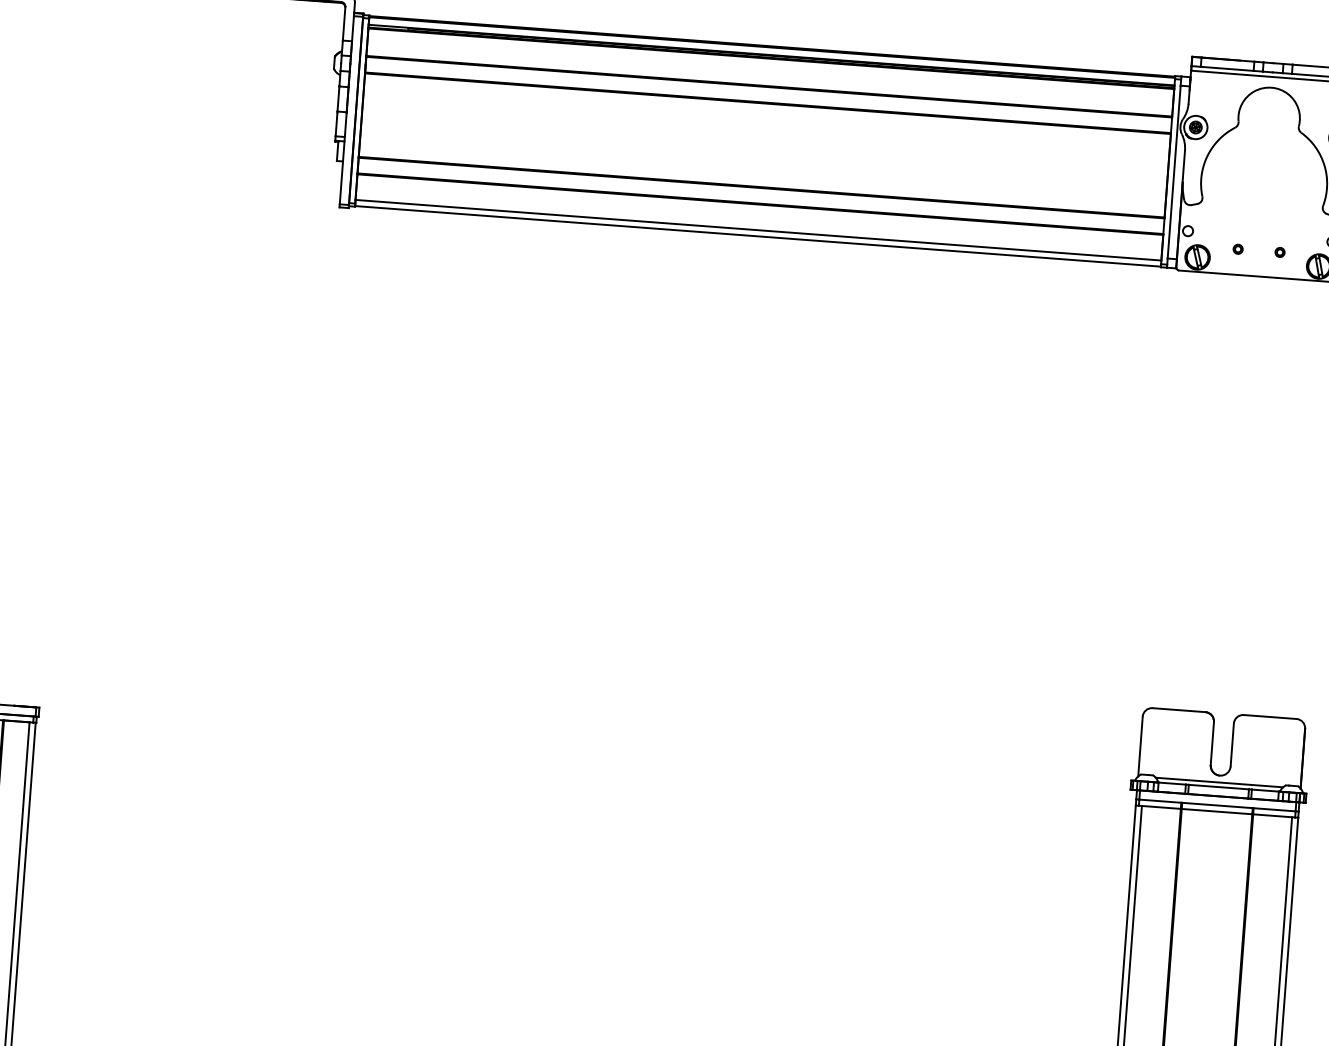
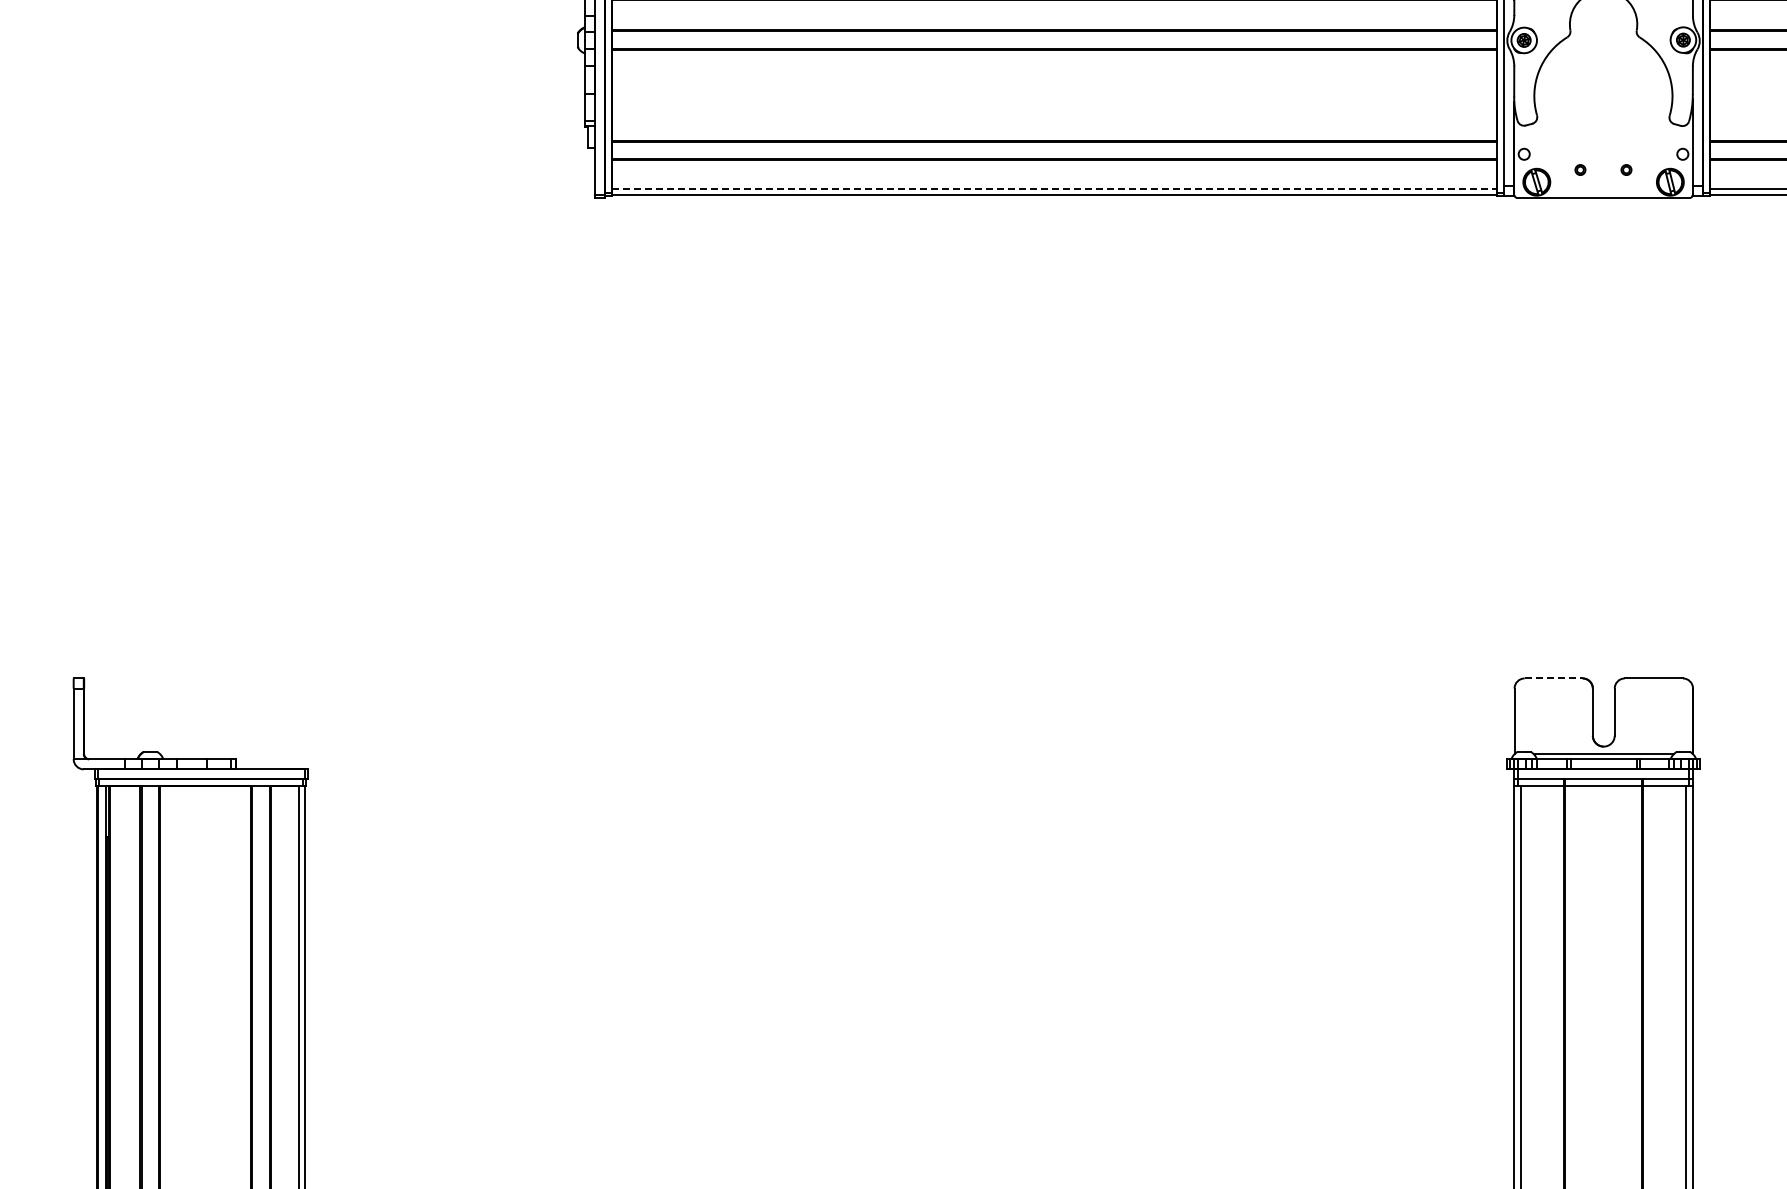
line: (758, 230) -> (1054, 188), solid -> dashed
line: (1179, 710) -> (1554, 678), solid -> dashed

